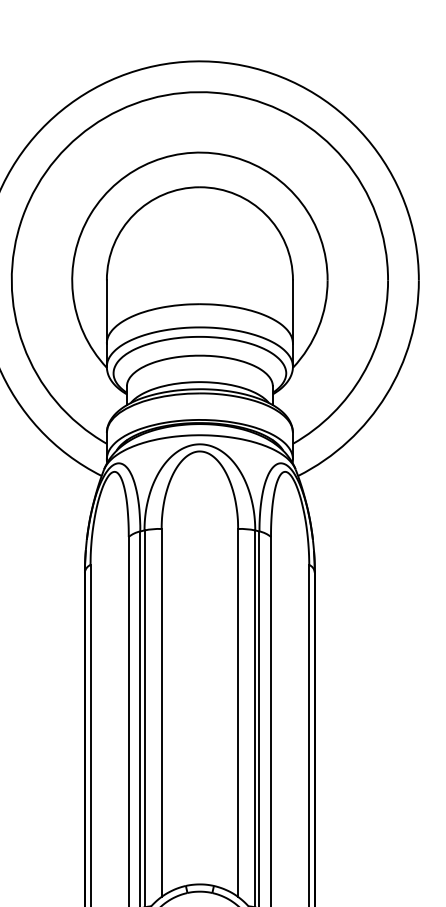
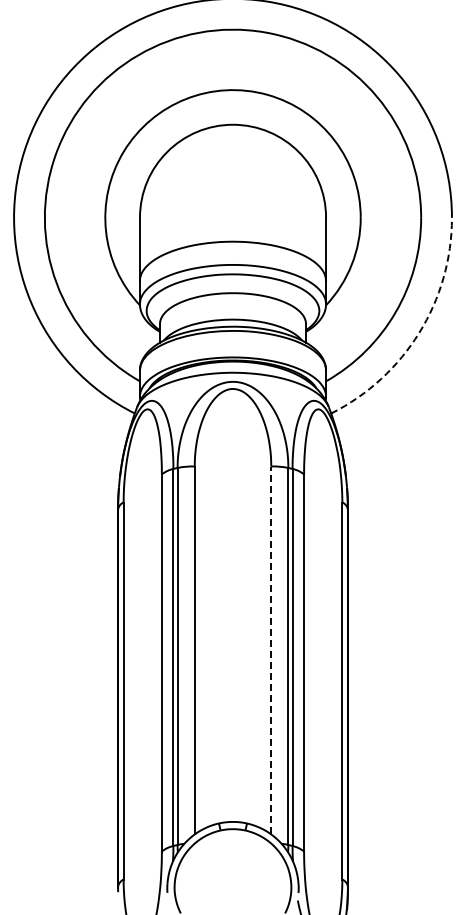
arc: (386, 394) -> (419, 332), solid -> dashed
line: (238, 712) -> (271, 650), solid -> dashed

